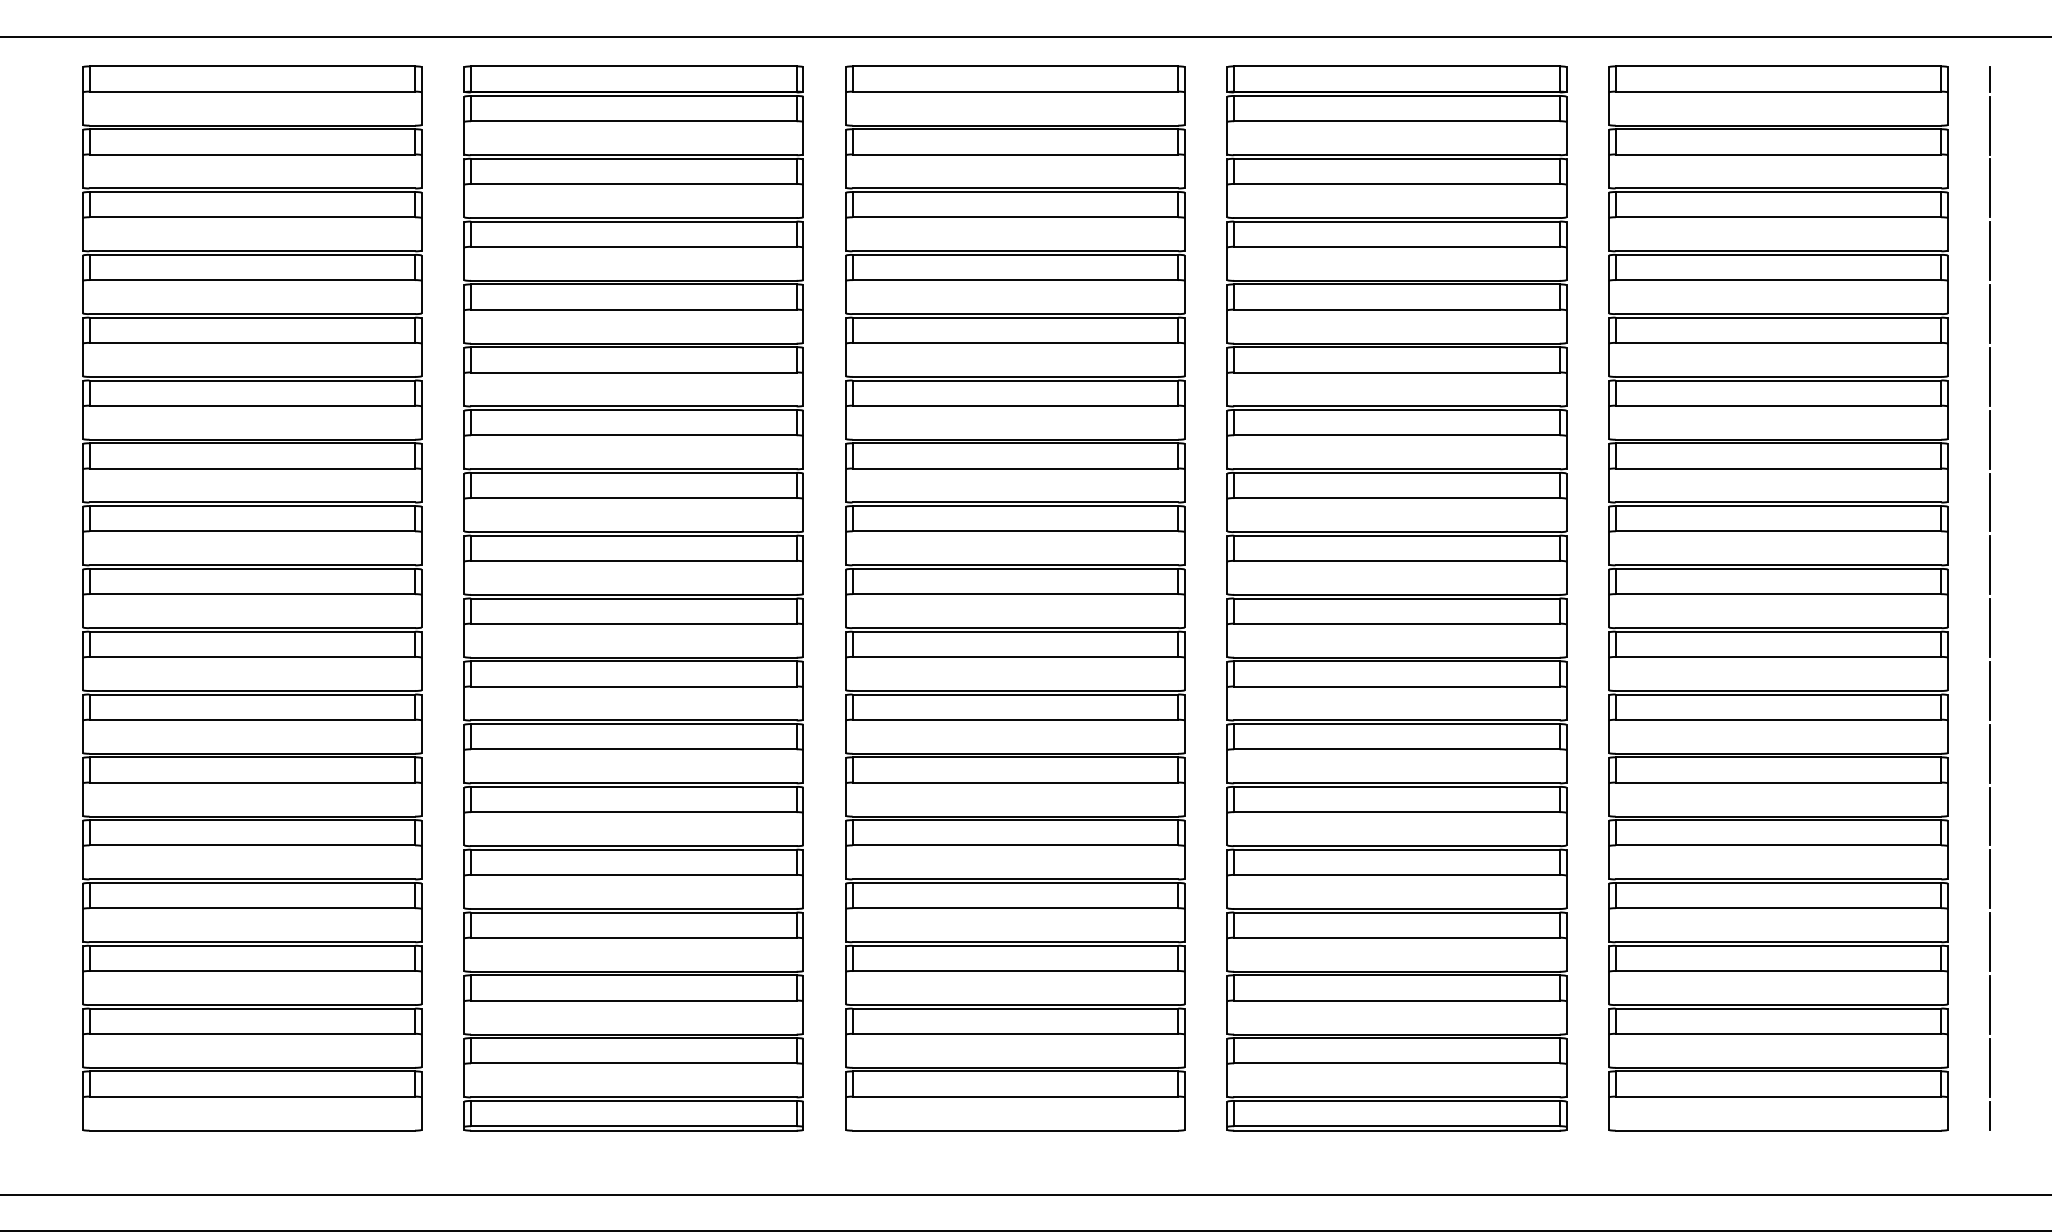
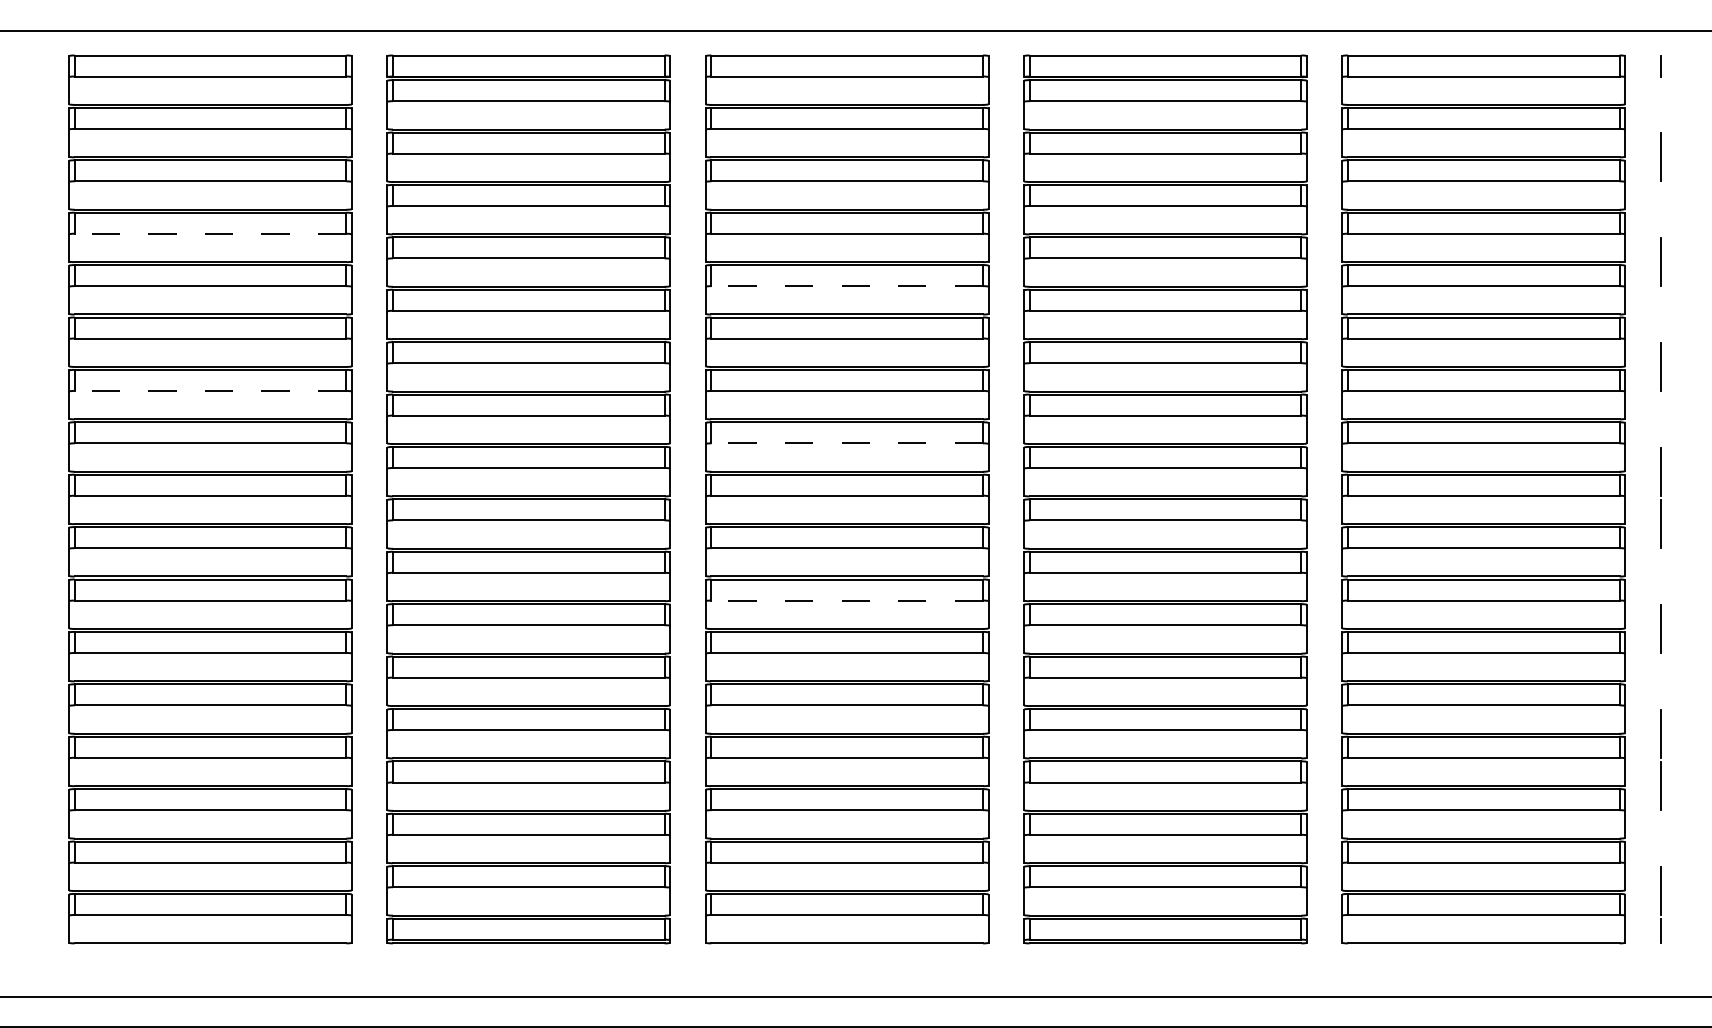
line: (1990, 125) -> (1660, 104), removed
line: (1990, 251) -> (1660, 209), removed
line: (252, 279) -> (210, 233), solid -> dashed
line: (1015, 343) -> (847, 286), solid -> dashed
line: (1990, 376) -> (1660, 314), removed
line: (252, 469) -> (210, 391), solid -> dashed
line: (1990, 502) -> (1660, 419), removed
line: (1015, 531) -> (847, 443), solid -> dashed
line: (1990, 690) -> (1660, 576), removed
line: (1015, 719) -> (847, 600), solid -> dashed
line: (1990, 816) -> (1660, 681), removed
line: (1990, 1004) -> (1660, 838), removed

